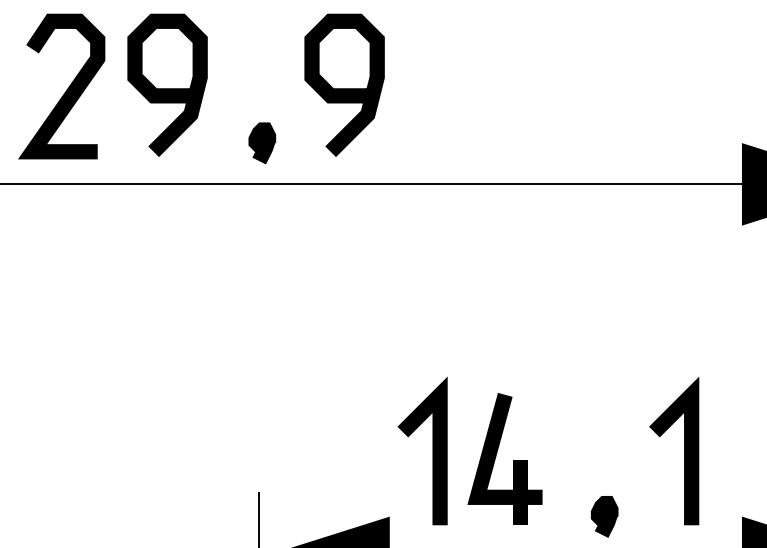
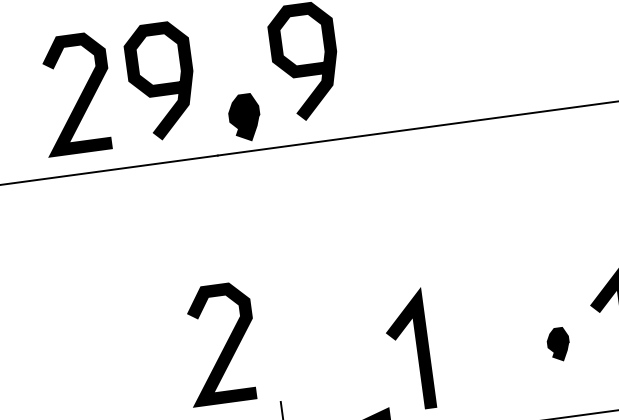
part: (262, 143) -> (245, 118), size x1.4
curve: (200, 415) -> (224, 345), added
part: (496, 456) -> (469, 346), removed
part: (604, 516) -> (558, 344), moved

